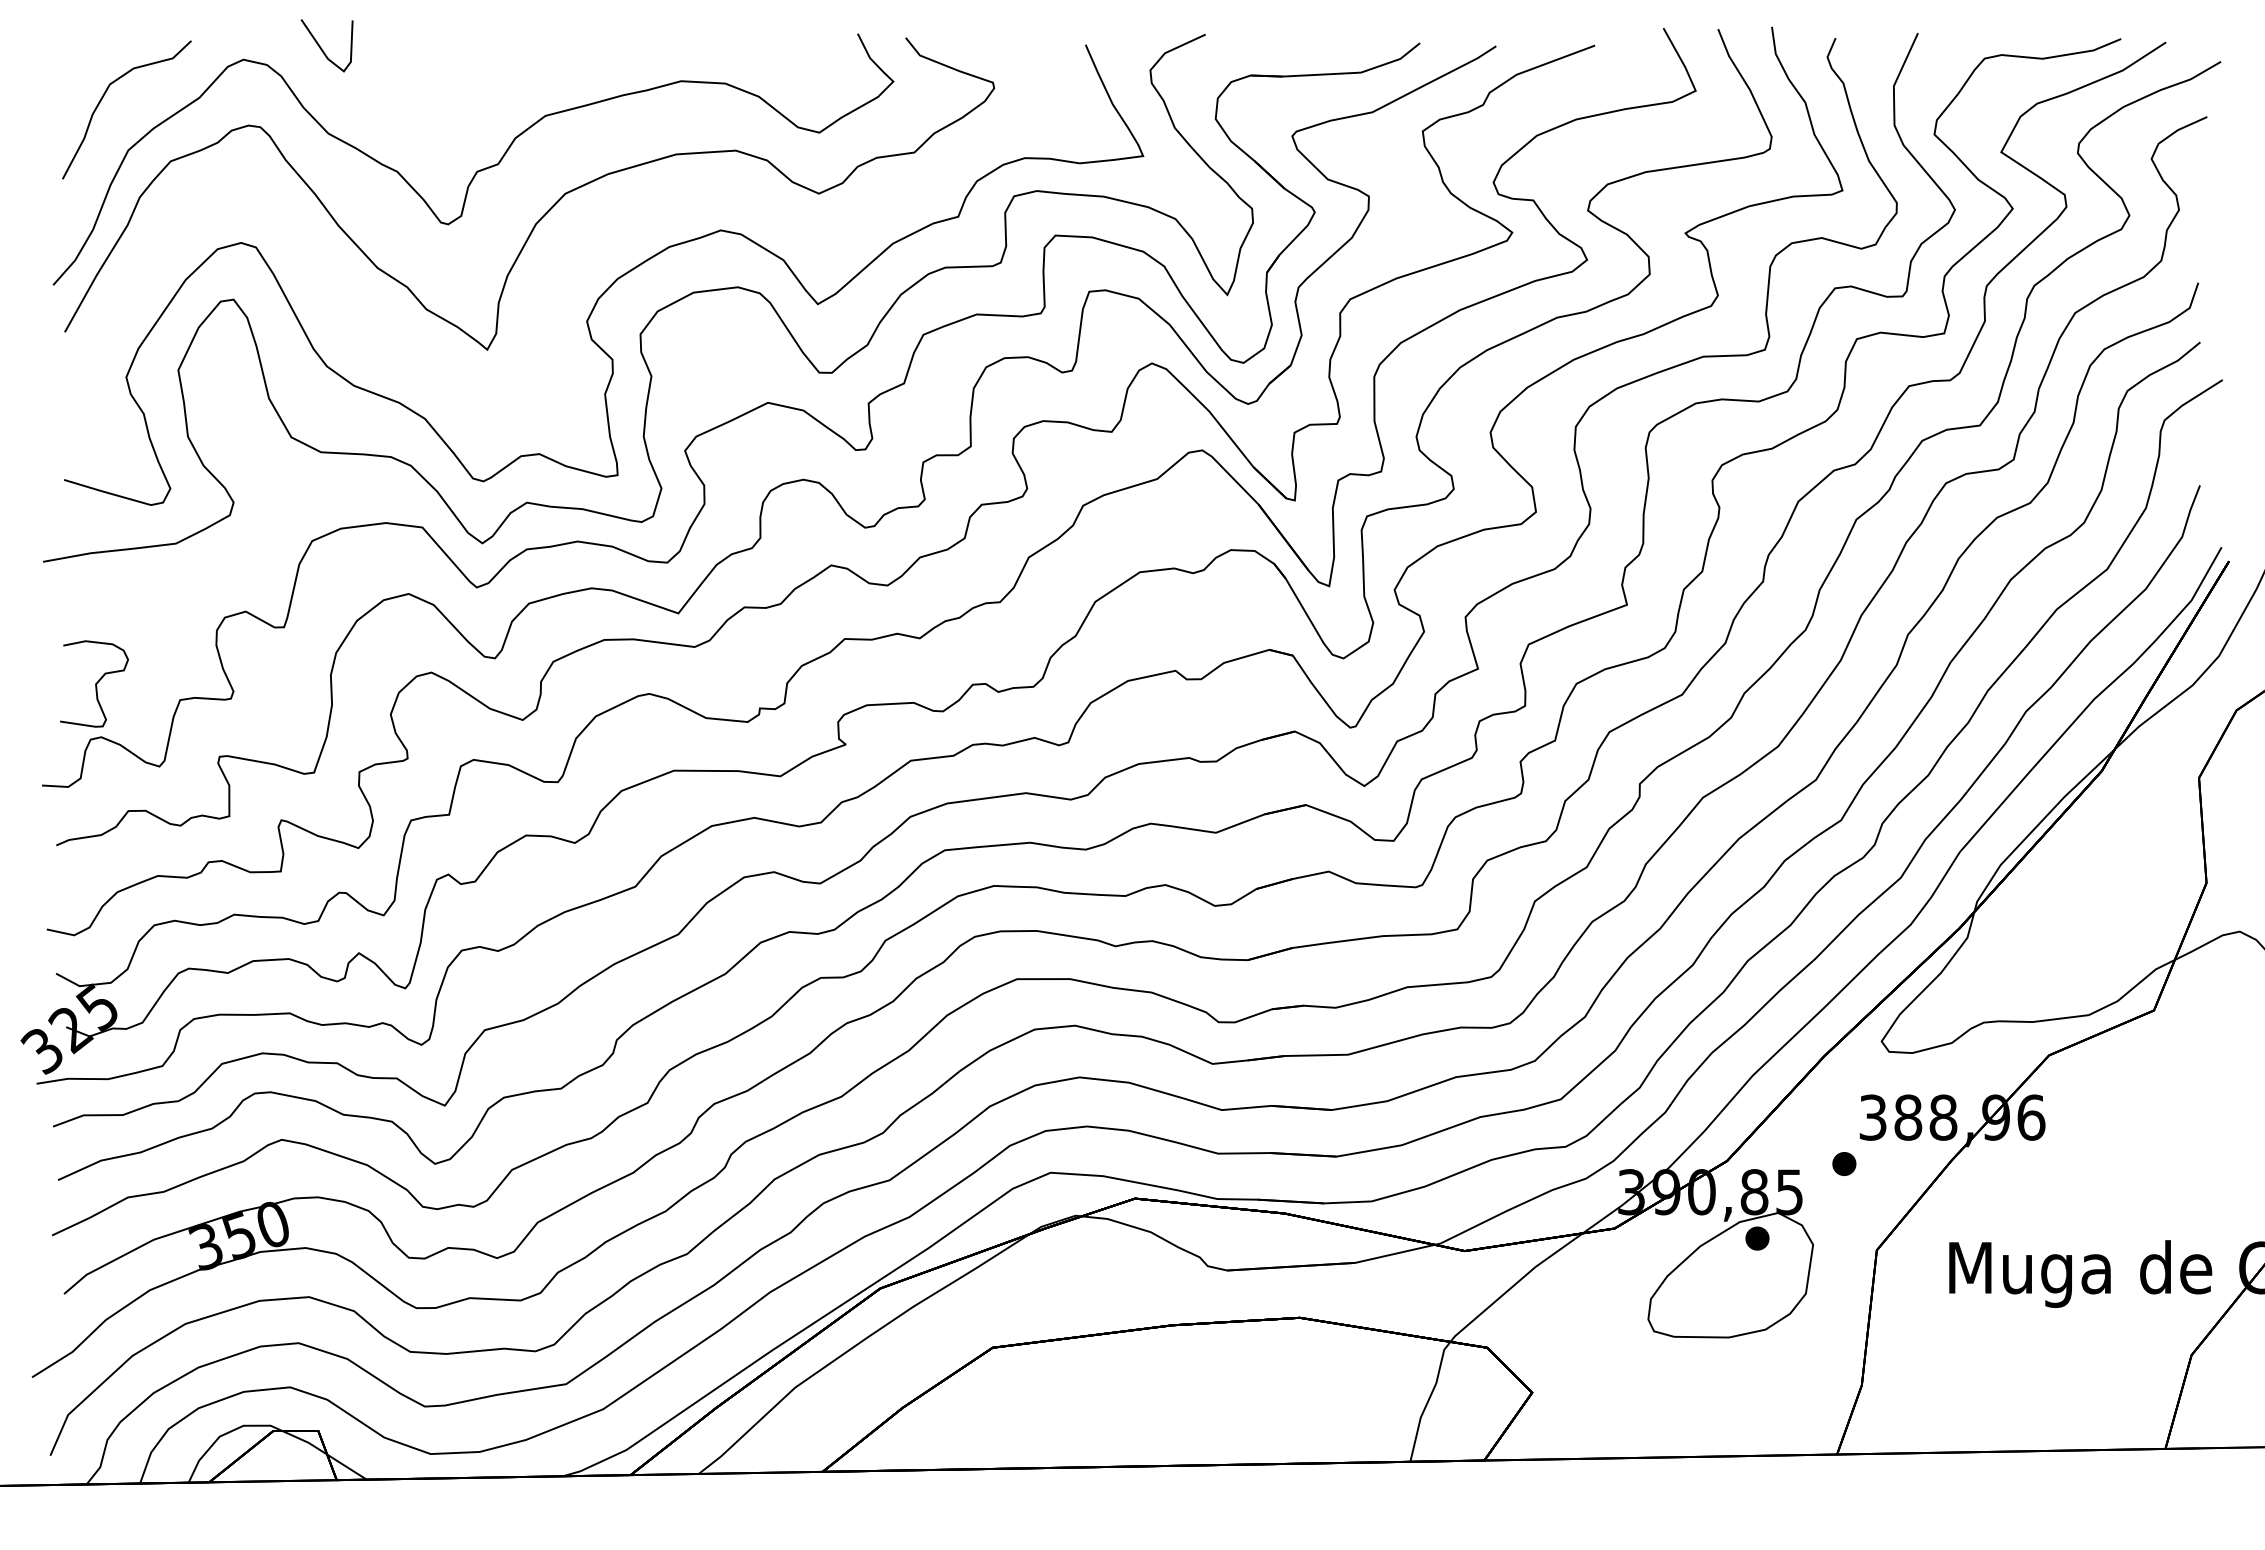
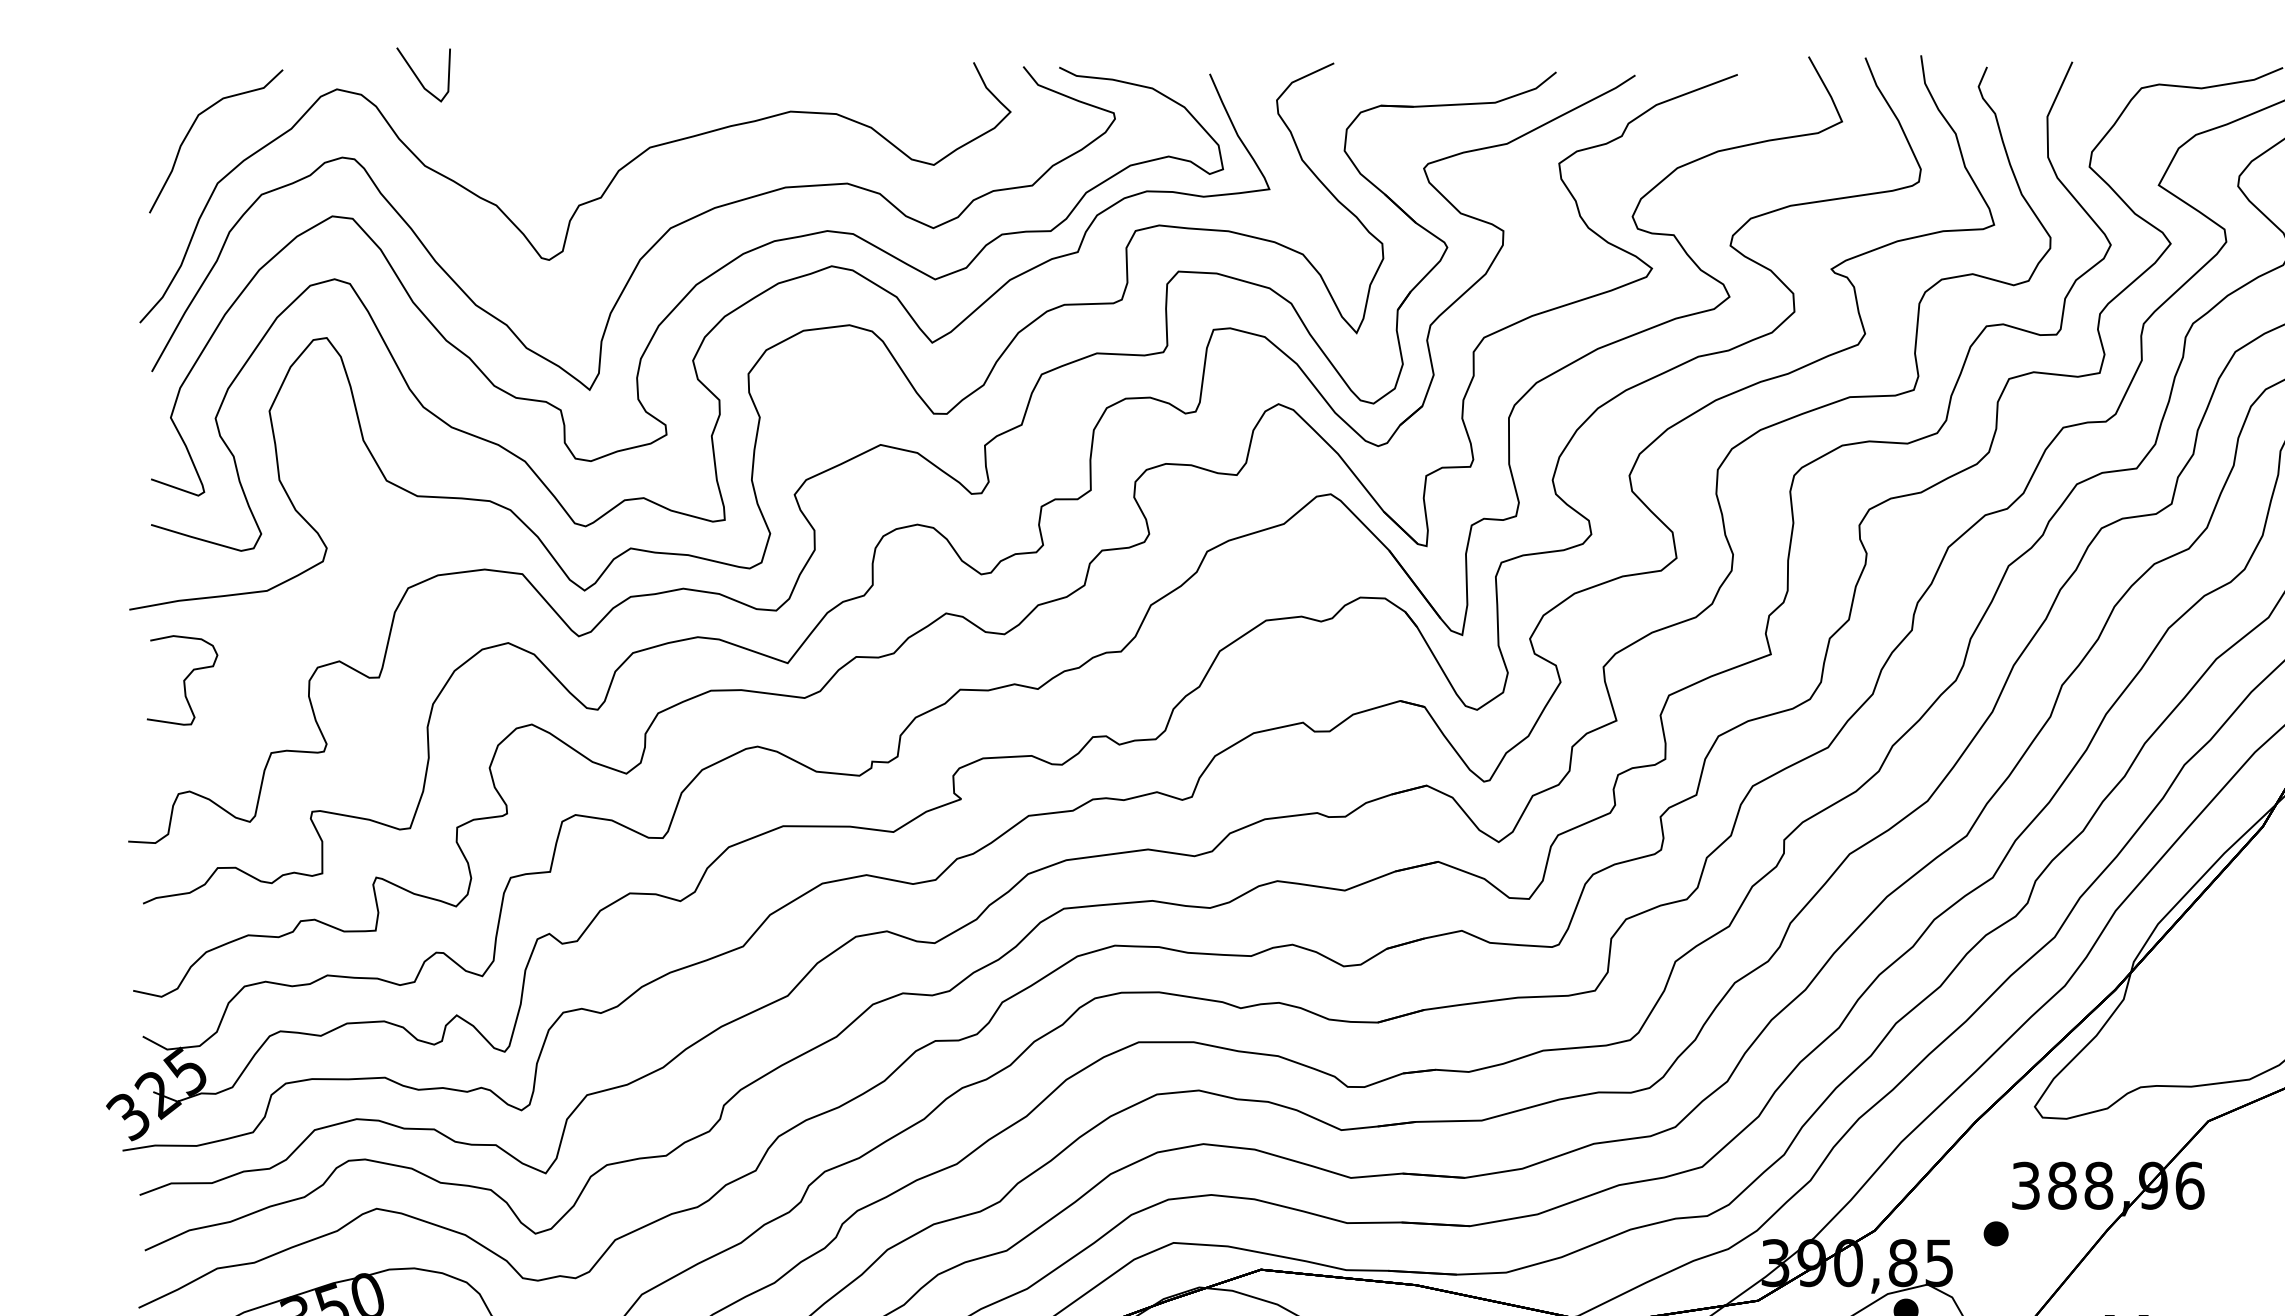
part: (586, 250) -> (692, 287), added
curve: (95, 683) -> (183, 679), moved

